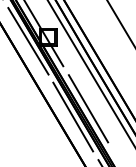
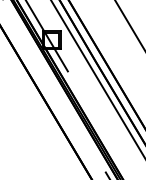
line: (28, 41) -> (30, 44), removed
line: (87, 109) -> (94, 117), removed
line: (73, 117) -> (78, 126), removed

